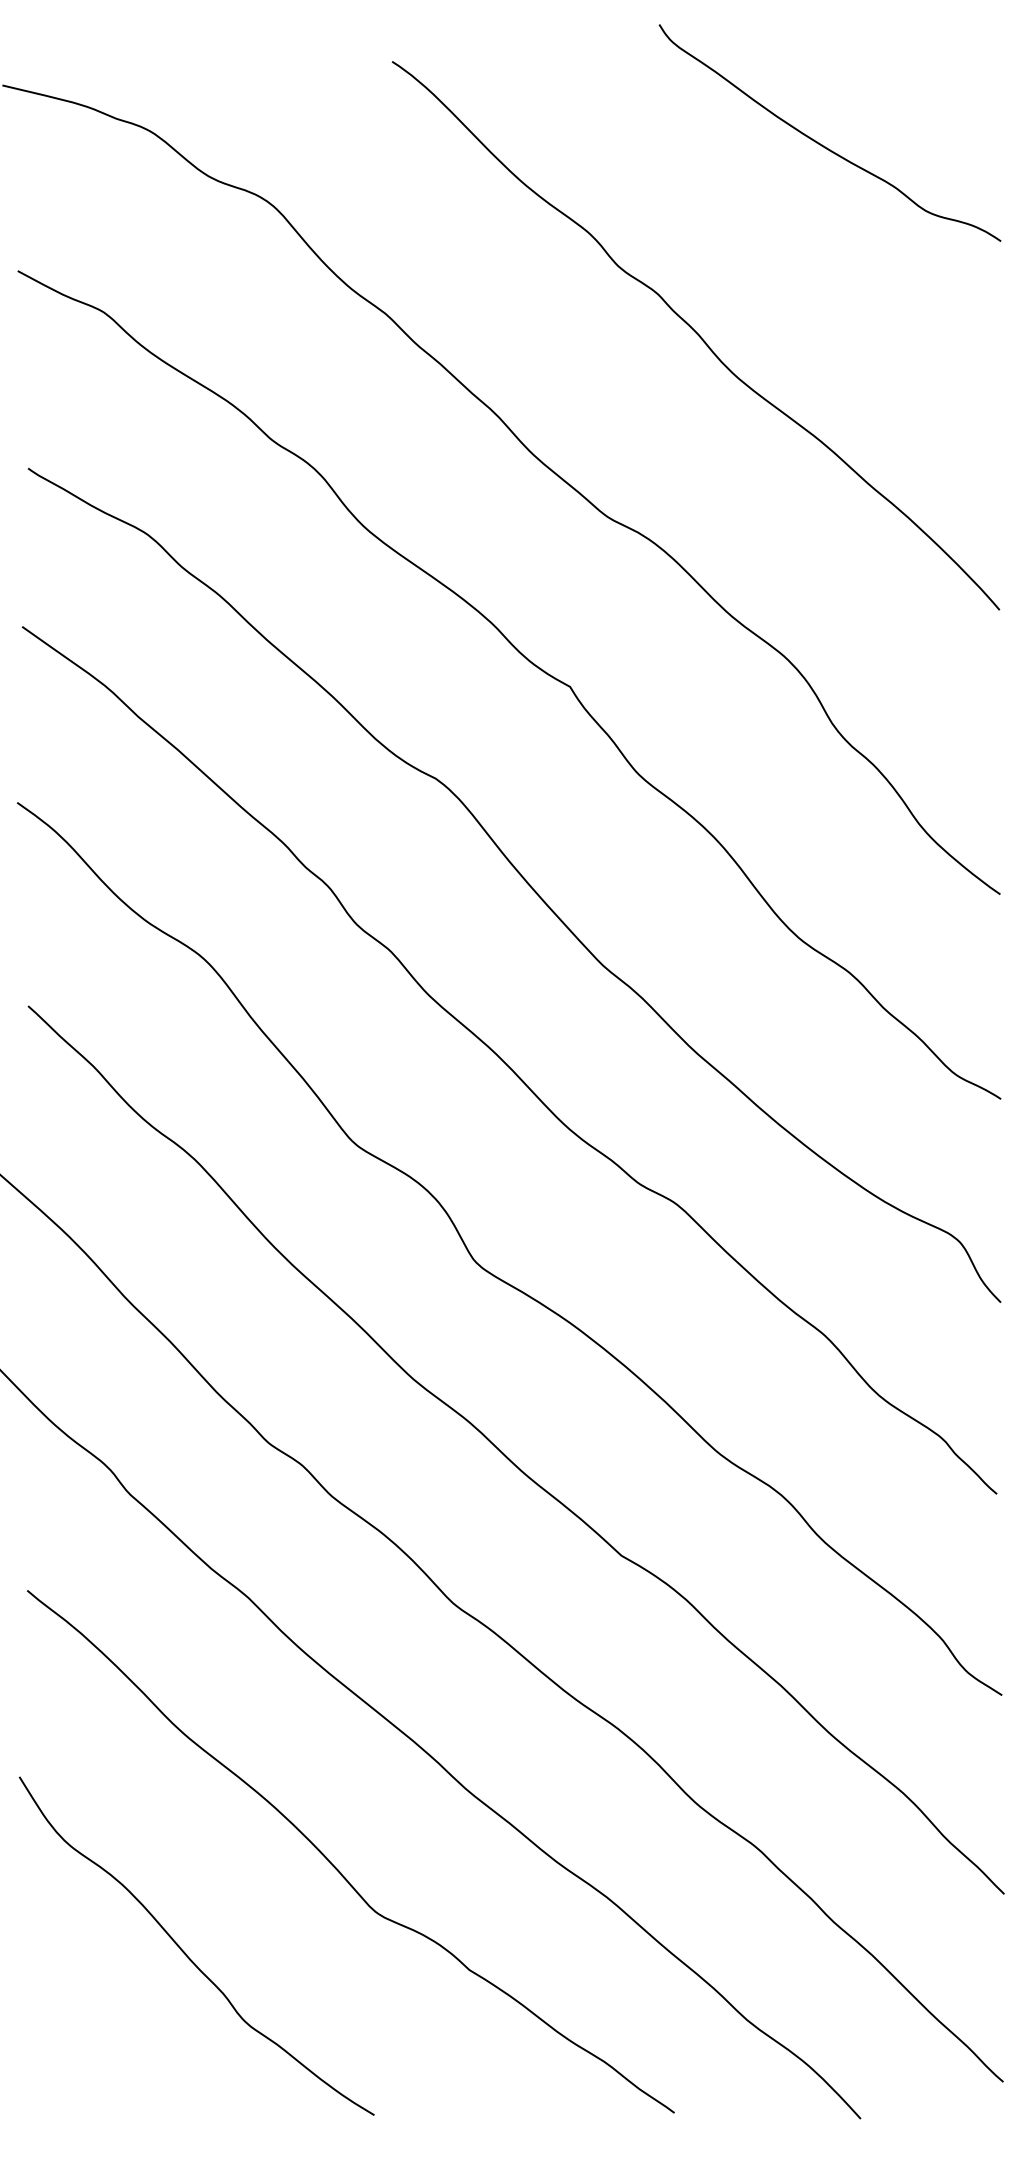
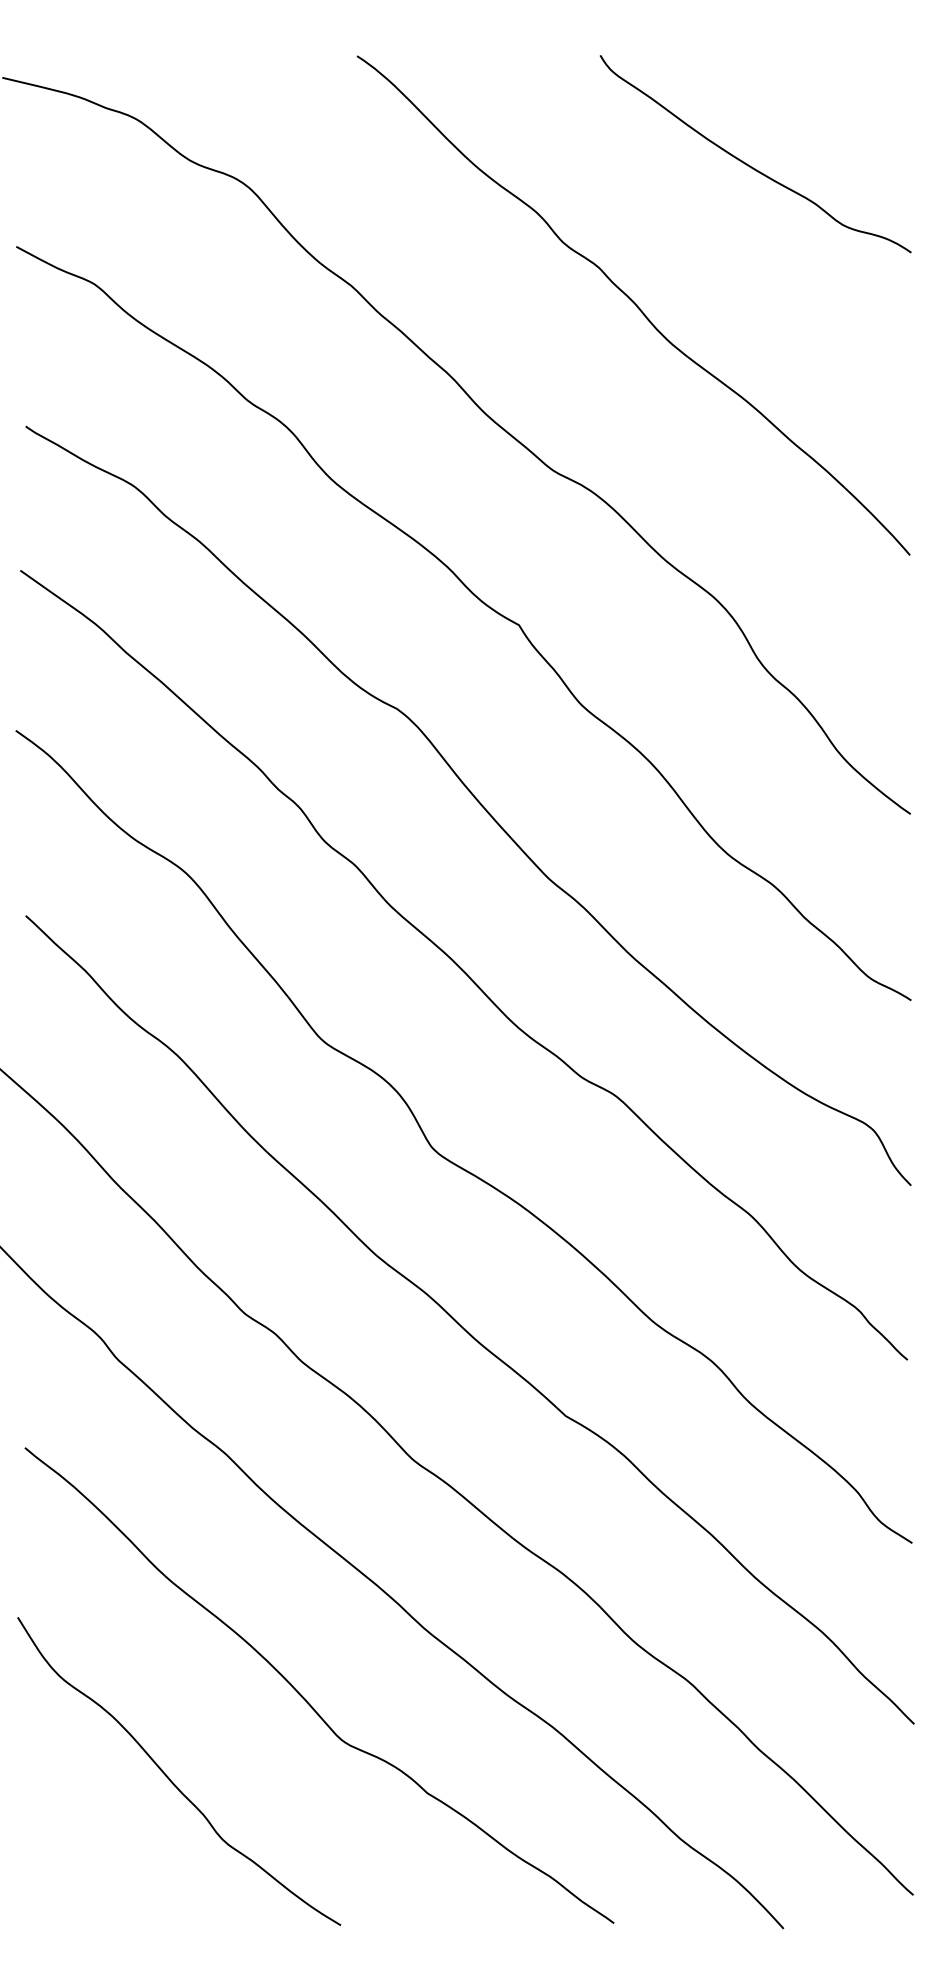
part: (821, 143) -> (747, 163), moved

